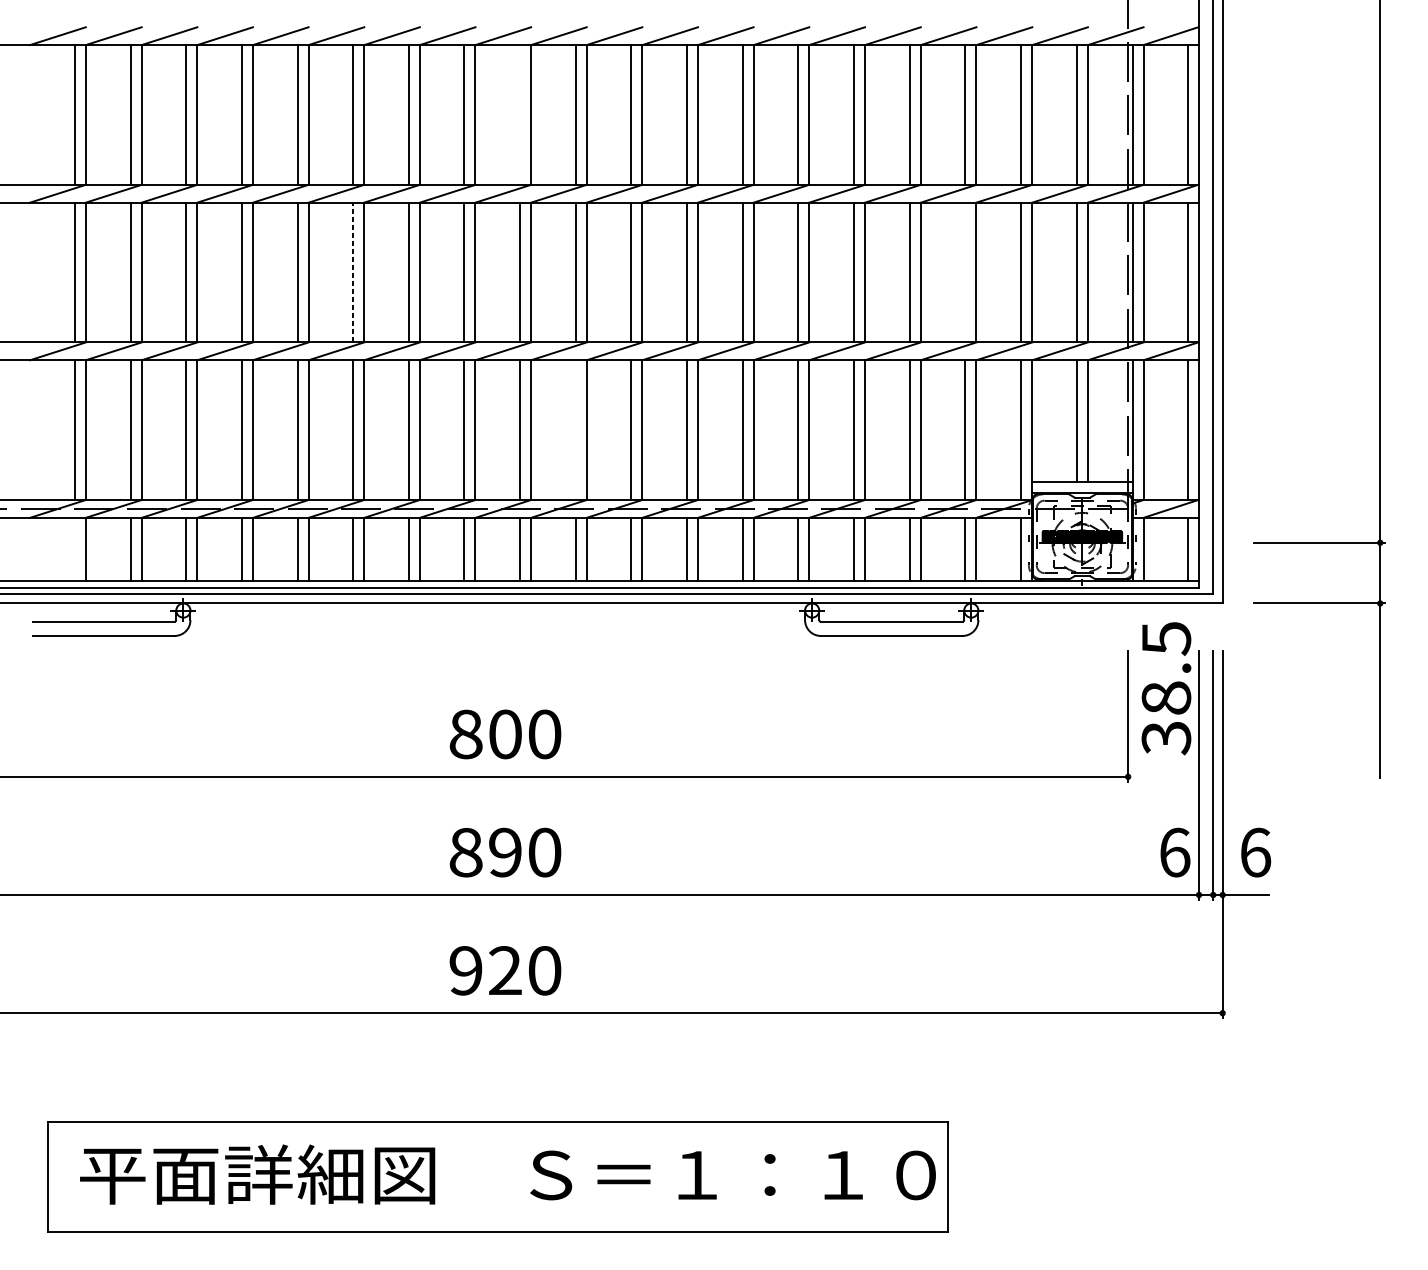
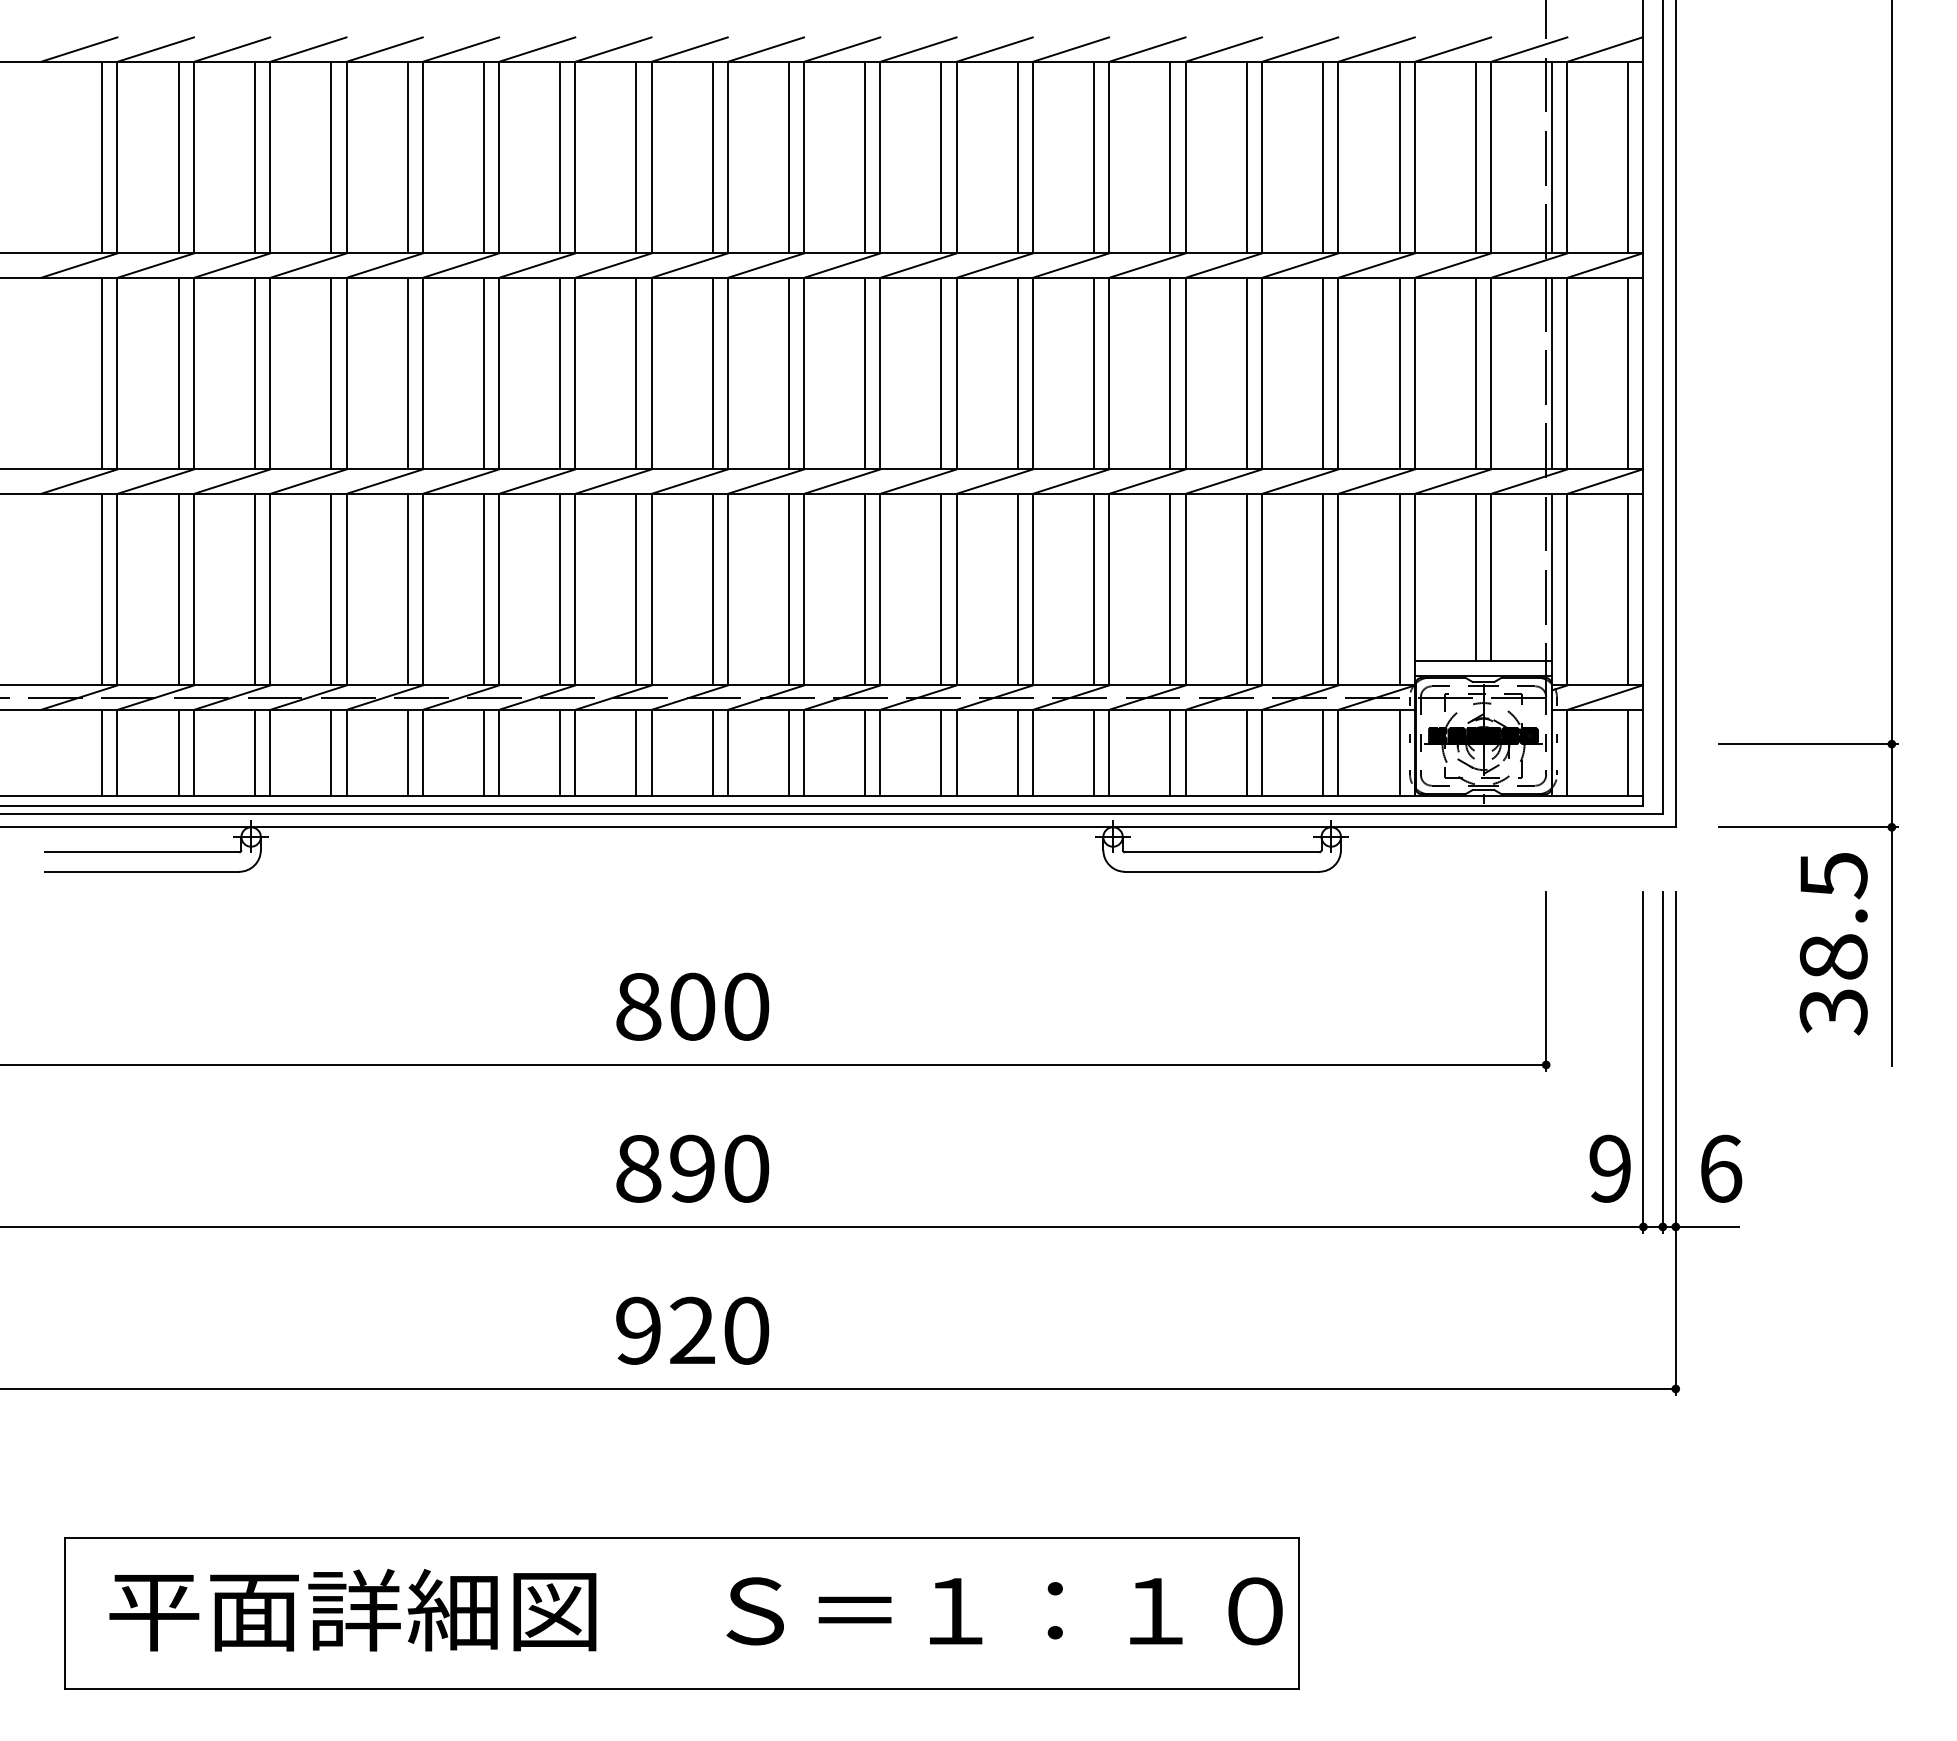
line: (519, 114) -> (712, 157), added
line: (352, 272) -> (483, 373), dashed -> solid
line: (965, 272) -> (1323, 373), added
line: (575, 430) -> (788, 589), added
line: (74, 548) -> (102, 752), added
text: (1166, 688) -> (1833, 944), moved
text: (1175, 852) -> (1610, 1168), 6 -> 9

